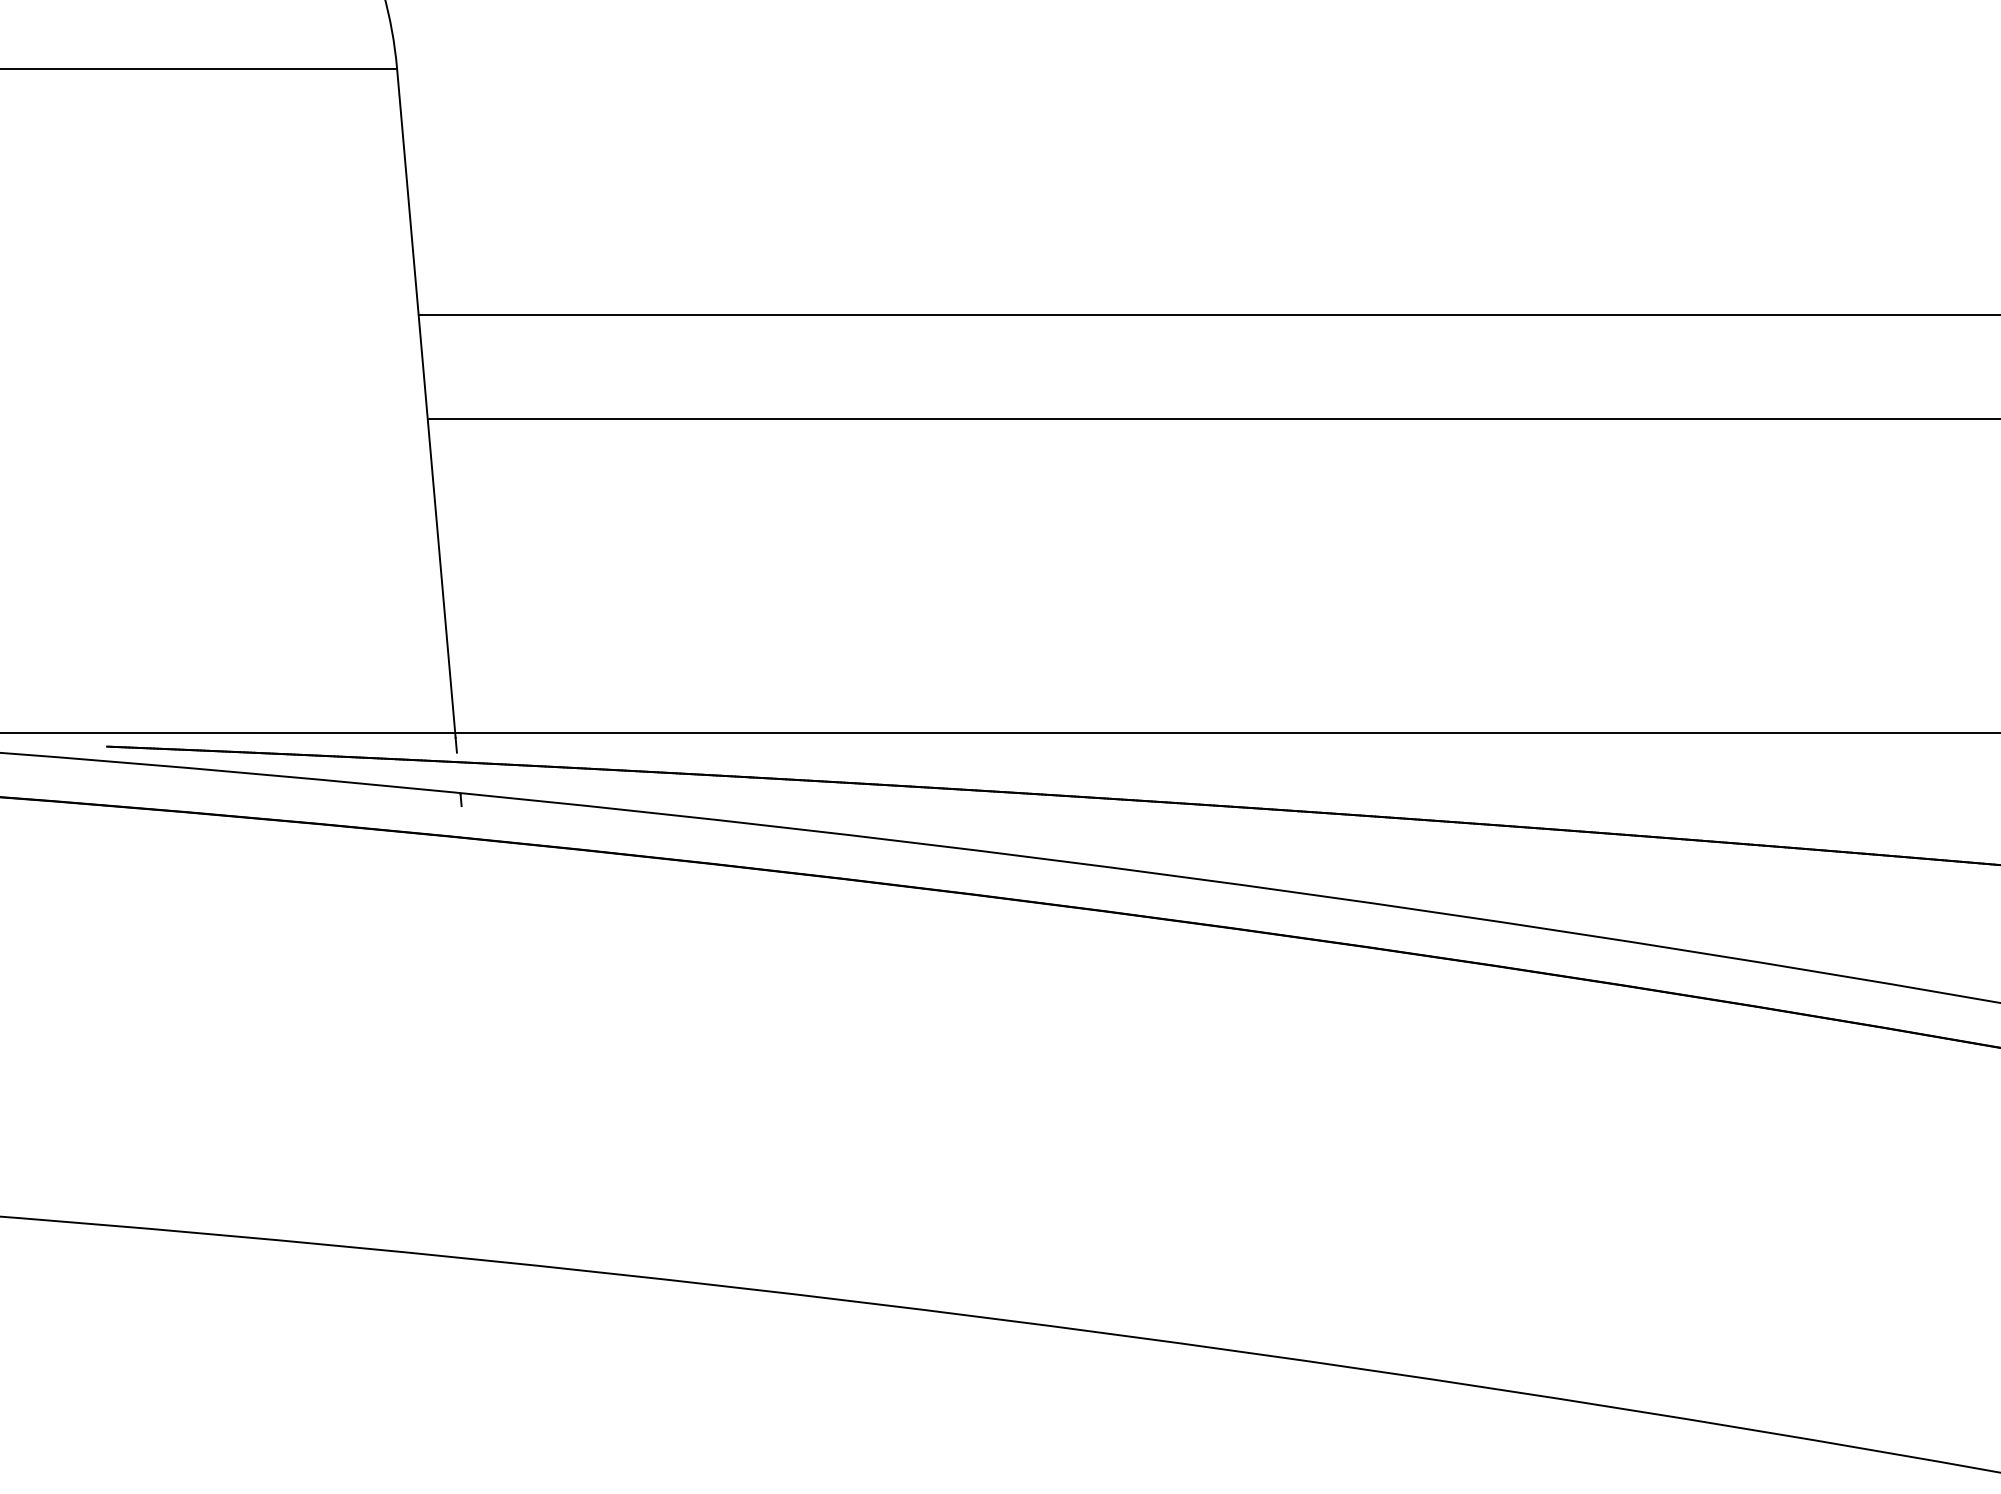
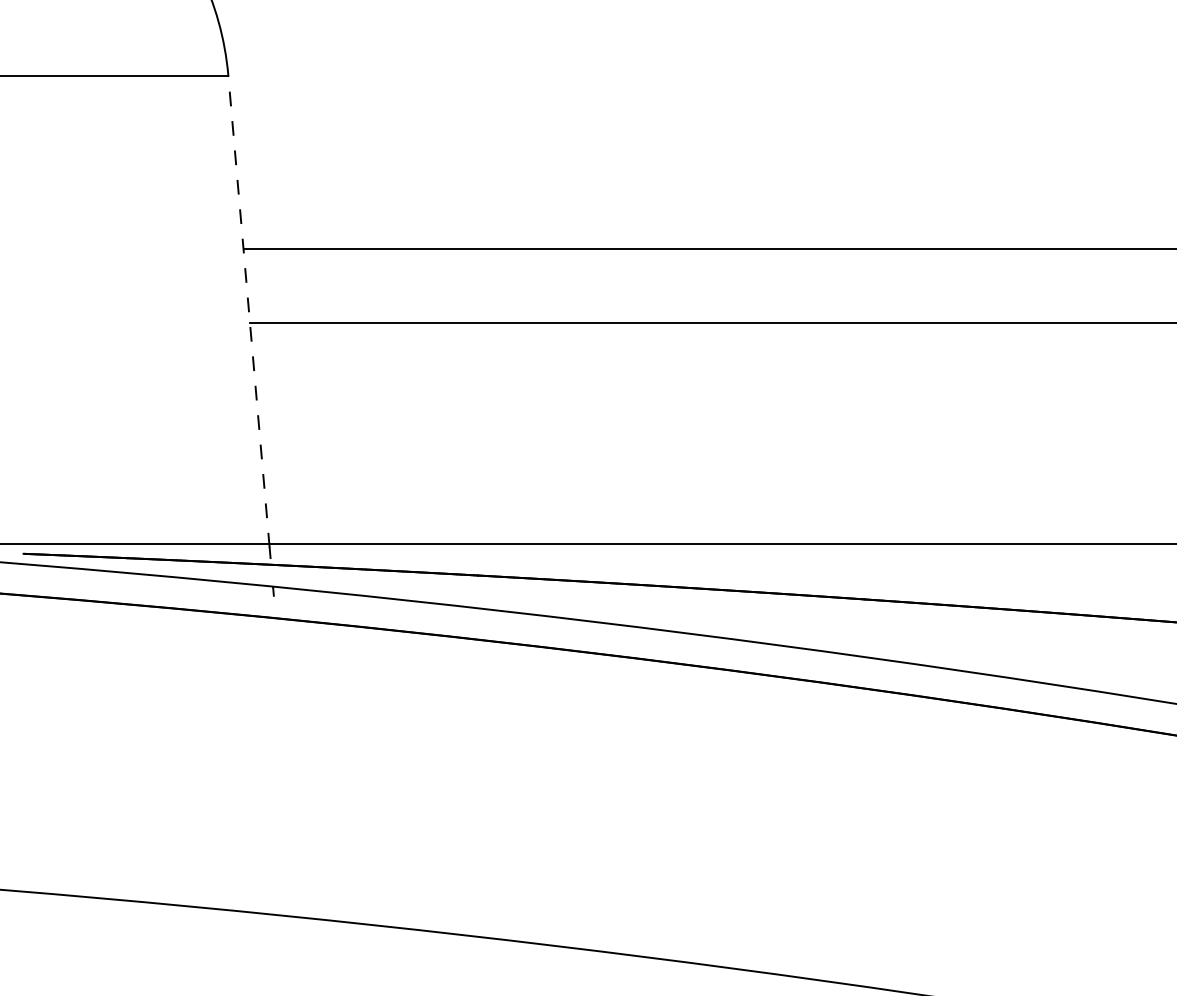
line: (426, 403) -> (249, 311), solid -> dashed

